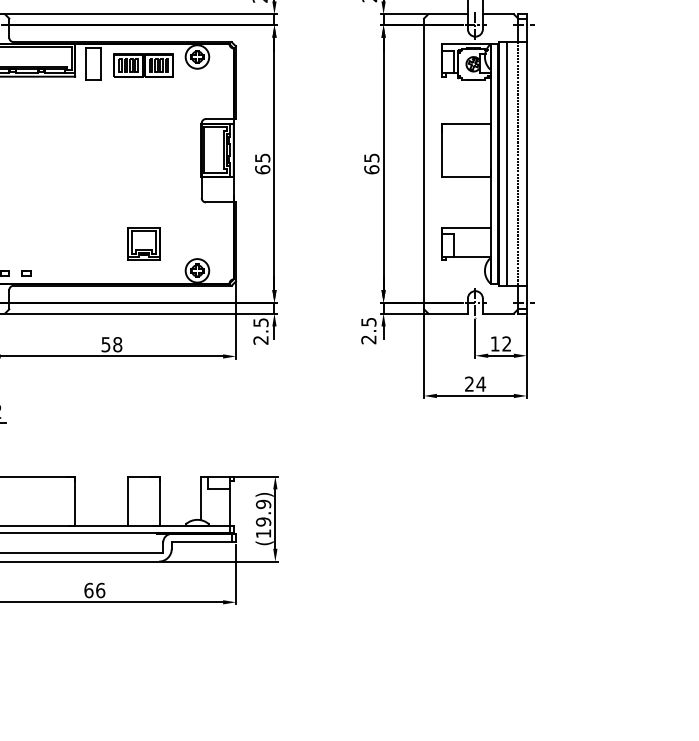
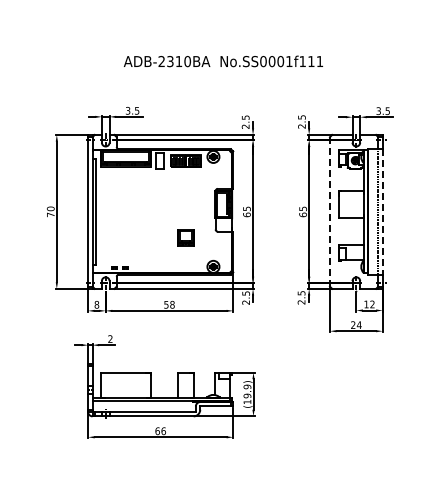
line: (423, 163) -> (329, 211), solid -> dashed
line: (506, 163) -> (372, 211), removed
line: (526, 163) -> (382, 211), solid -> dashed
part: (143, 242) -> (185, 237), moved

